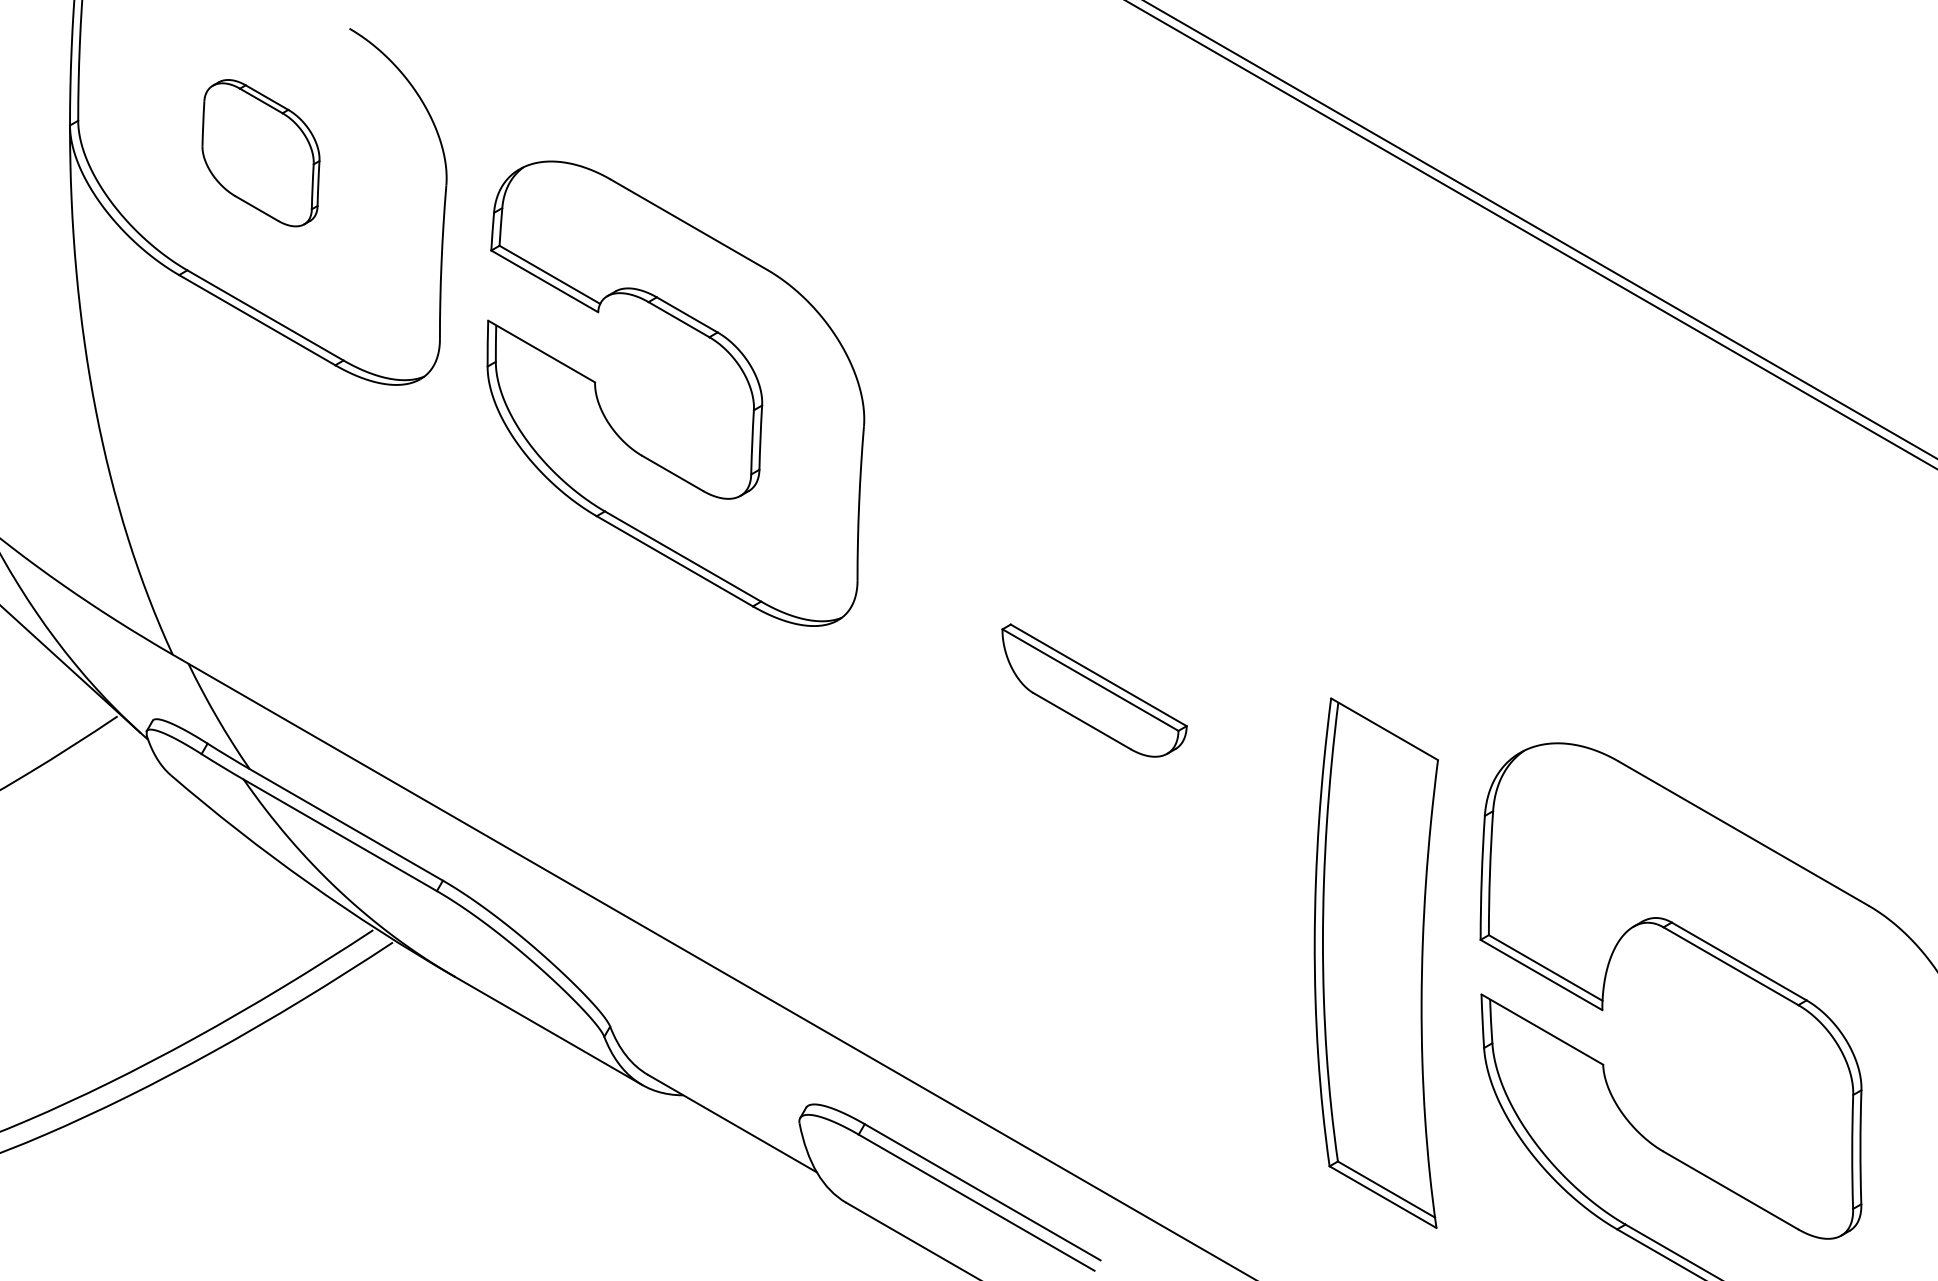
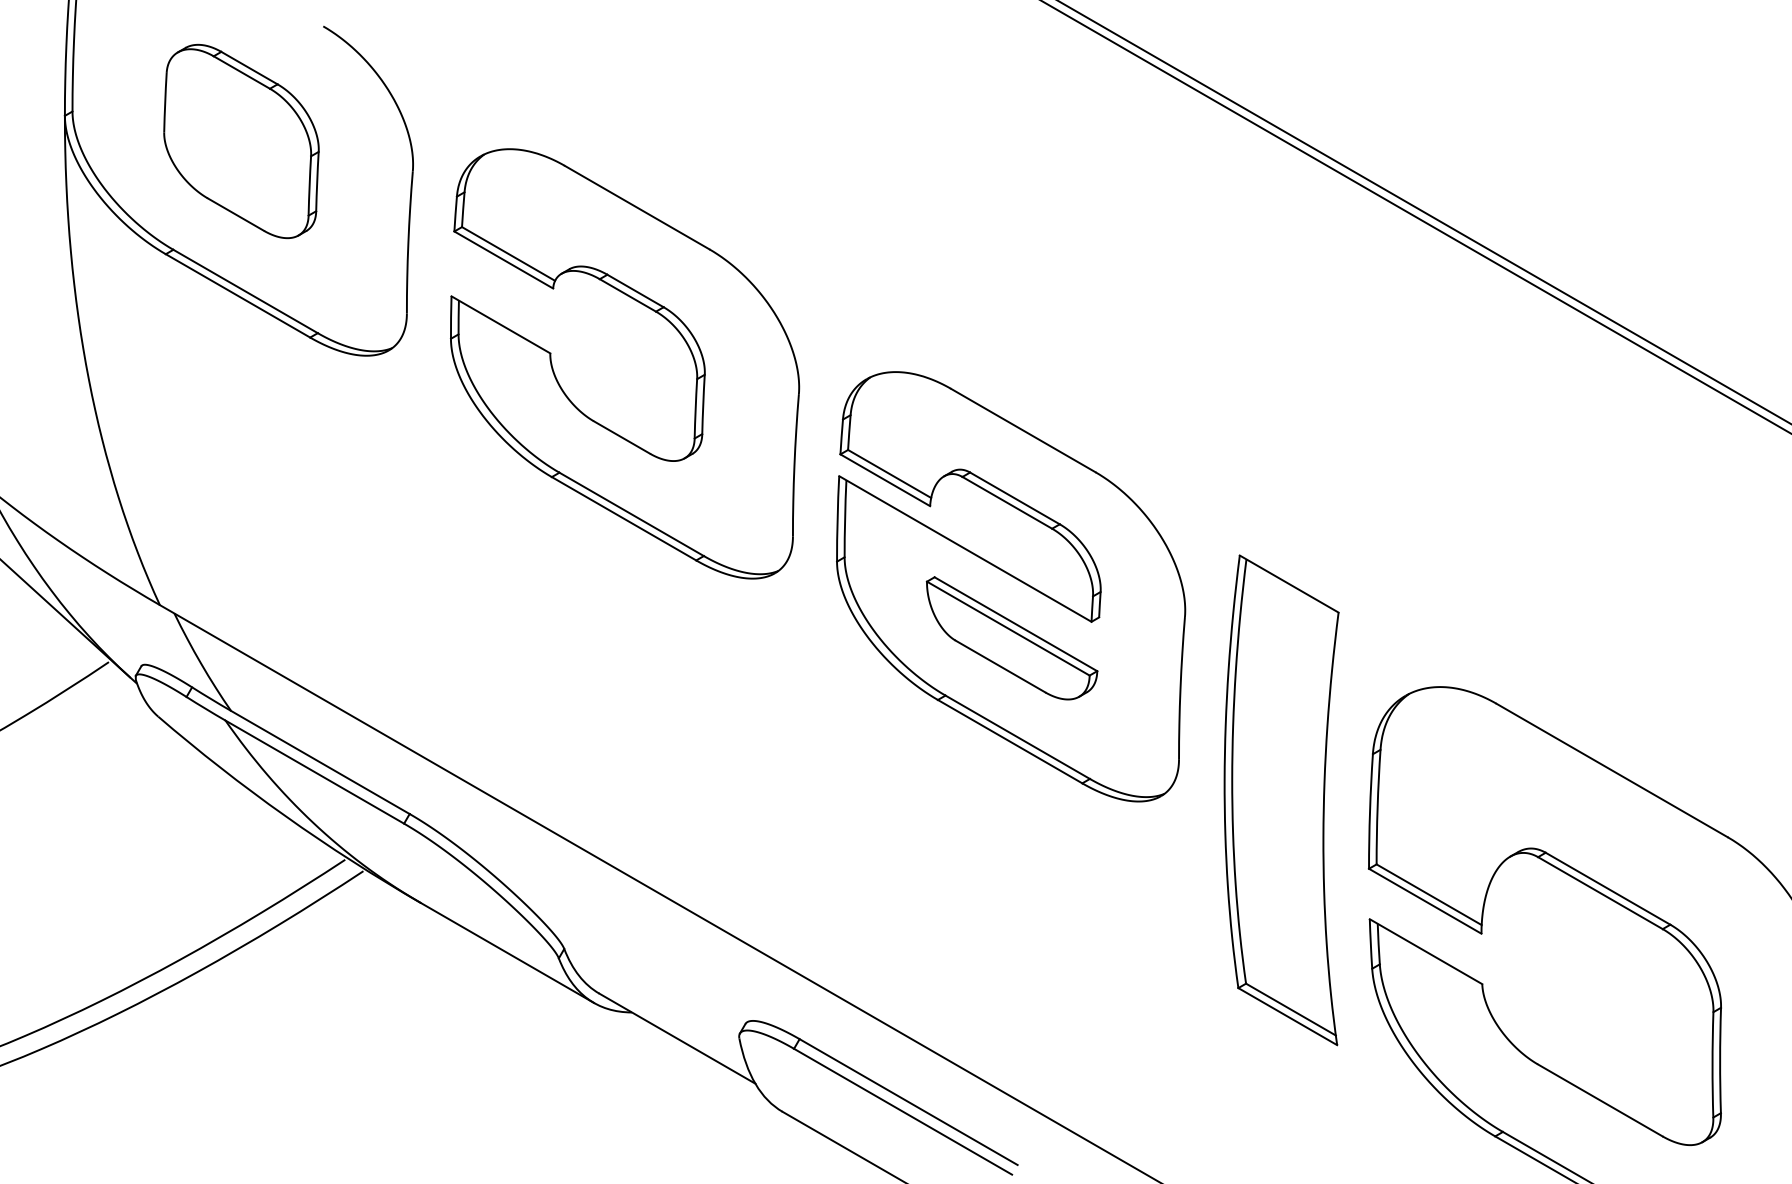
part: (261, 153) -> (241, 141), size x1.43
part: (1093, 634) -> (1011, 586), added
part: (1376, 963) -> (1281, 800), moved

